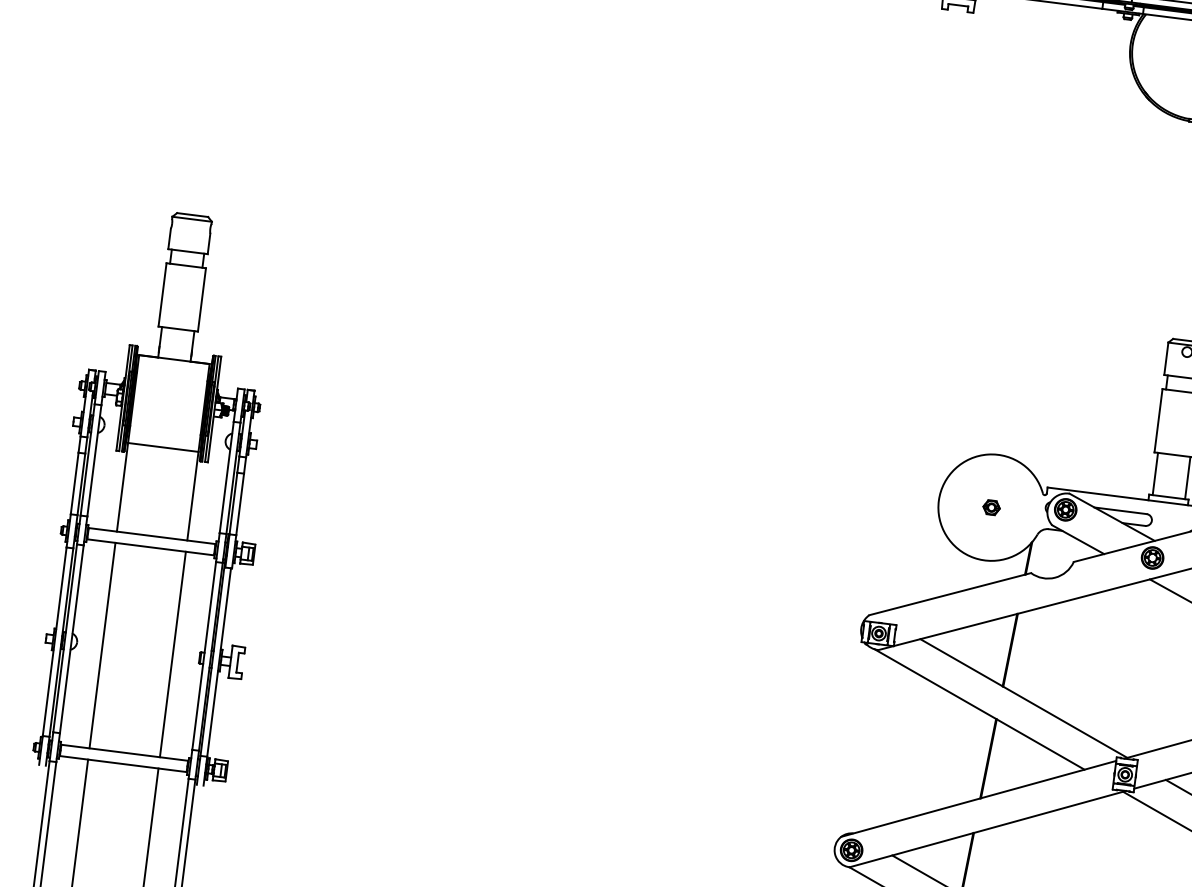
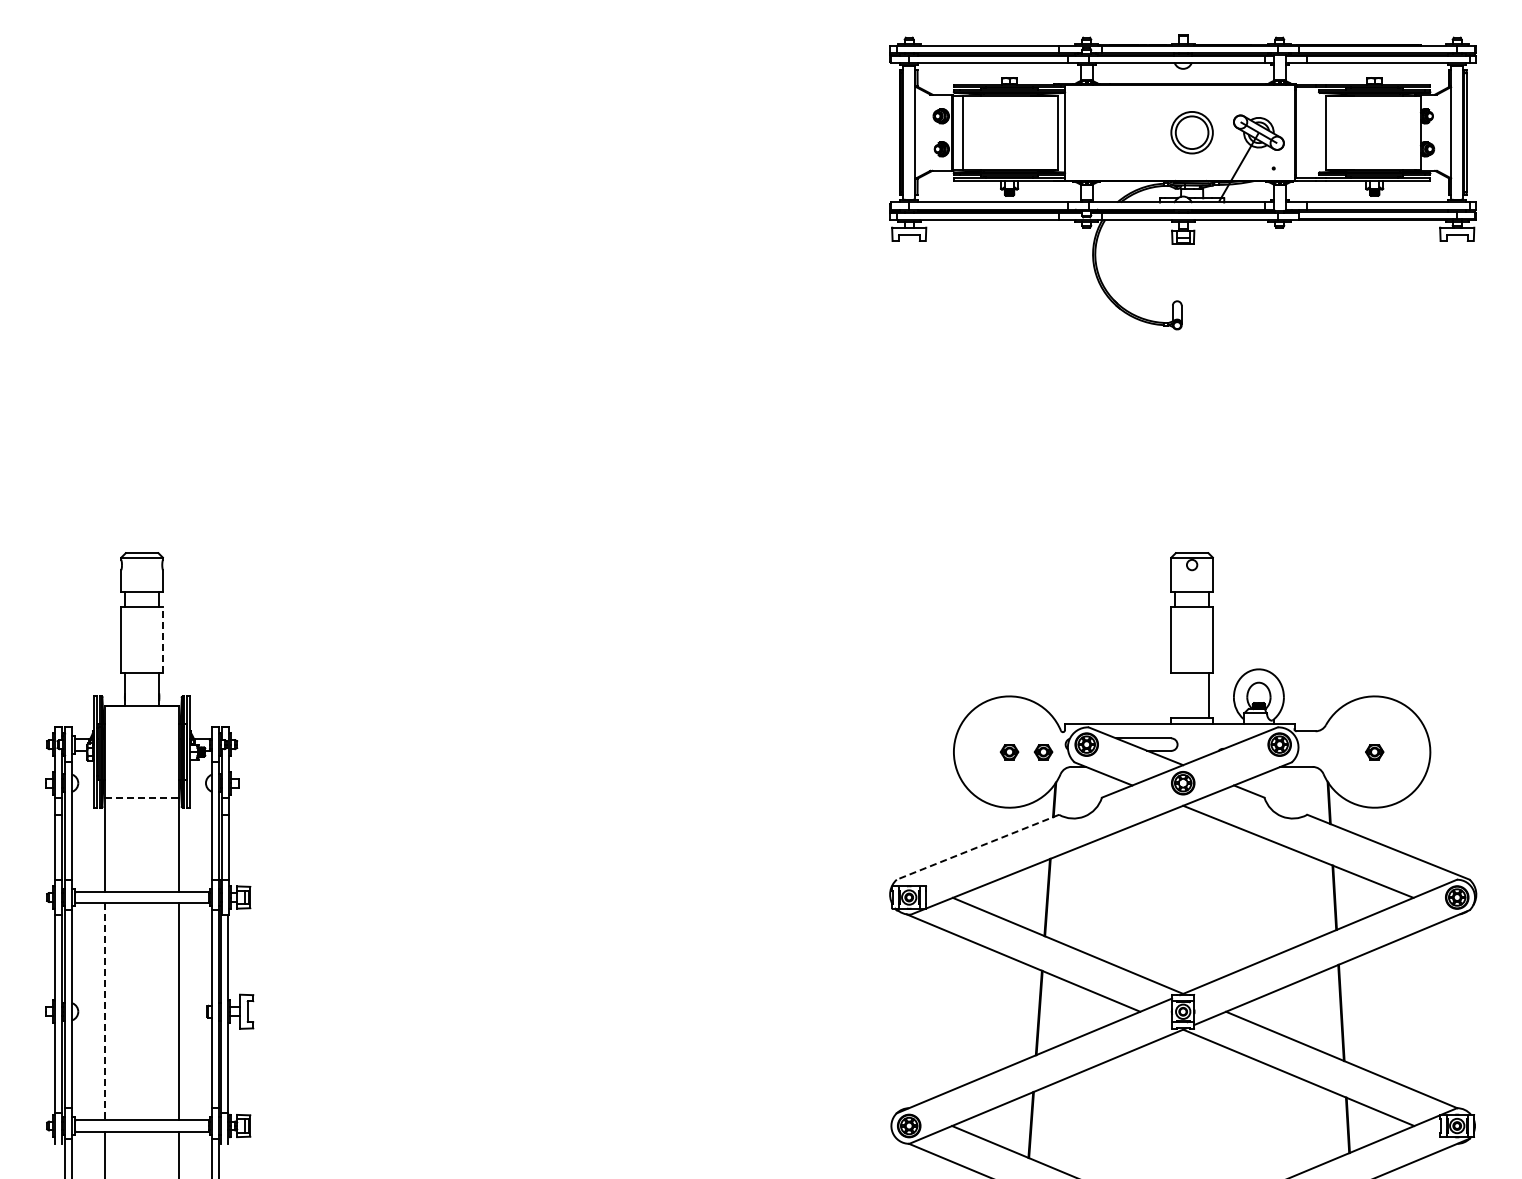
line: (201, 299) -> (162, 639), solid -> dashed
line: (163, 447) -> (142, 798), solid -> dashed
line: (1155, 473) -> (1175, 695), removed
part: (1023, 512) -> (1043, 752), added
line: (949, 594) -> (977, 847), solid -> dashed
line: (102, 646) -> (105, 1012), solid -> dashed

